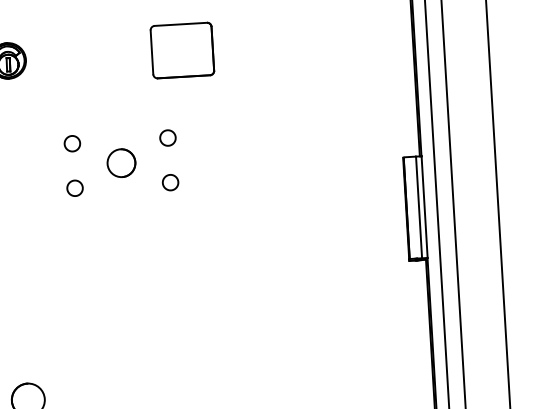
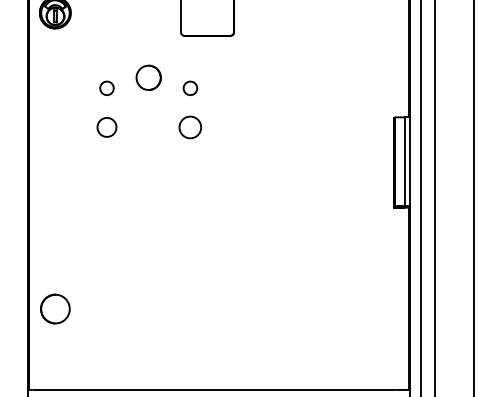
part: (121, 162) -> (148, 77), moved
part: (170, 181) -> (190, 126), size x1.6
part: (74, 187) -> (106, 126), size x1.4

